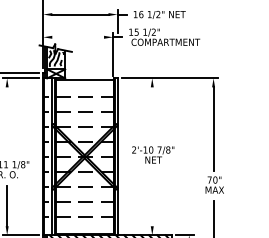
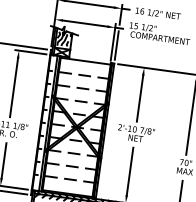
line: (78, 37) -> (85, 23), added
line: (117, 56) -> (116, 44), added
line: (152, 113) -> (140, 98), added
line: (7, 121) -> (14, 87), added
line: (152, 198) -> (130, 171), added

